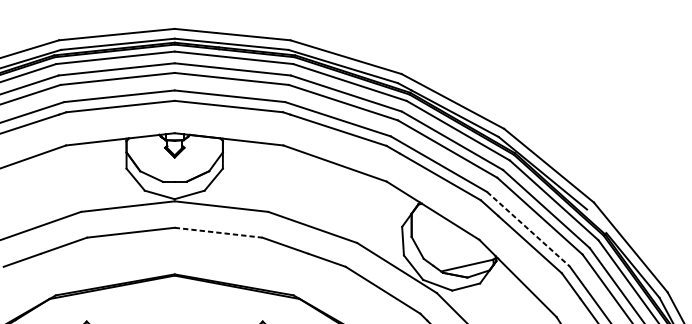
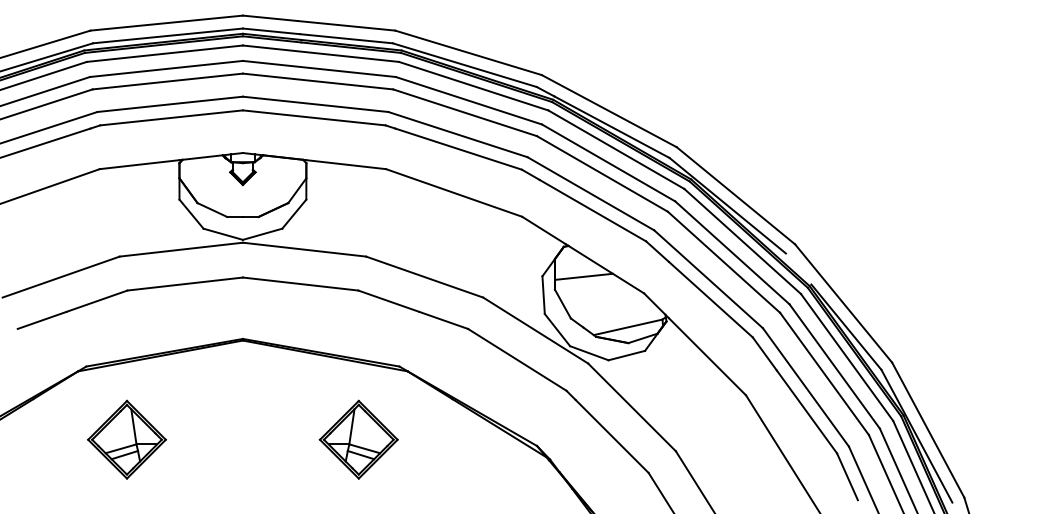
line: (433, 226) -> (583, 276), added
line: (528, 229) -> (708, 279), dashed -> solid
line: (219, 233) -> (301, 284), dashed -> solid

